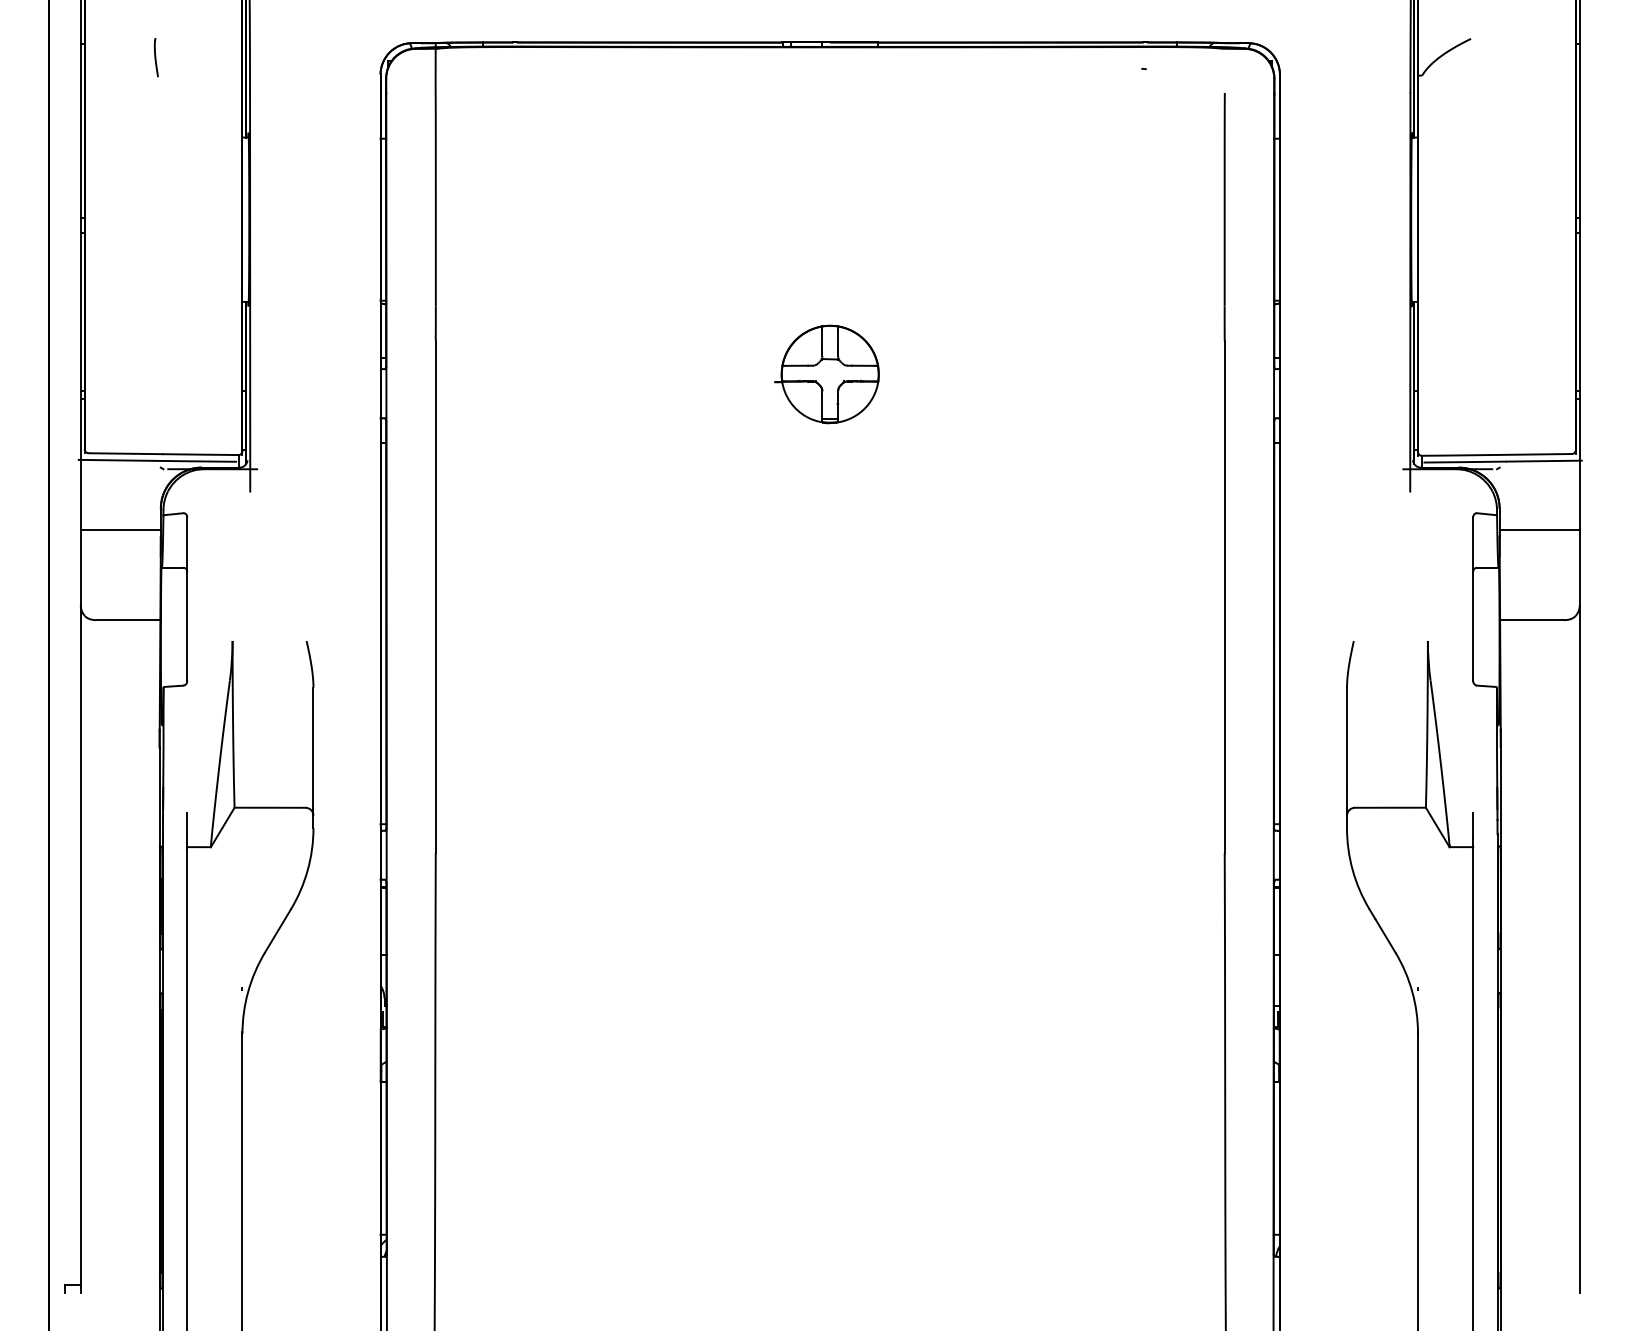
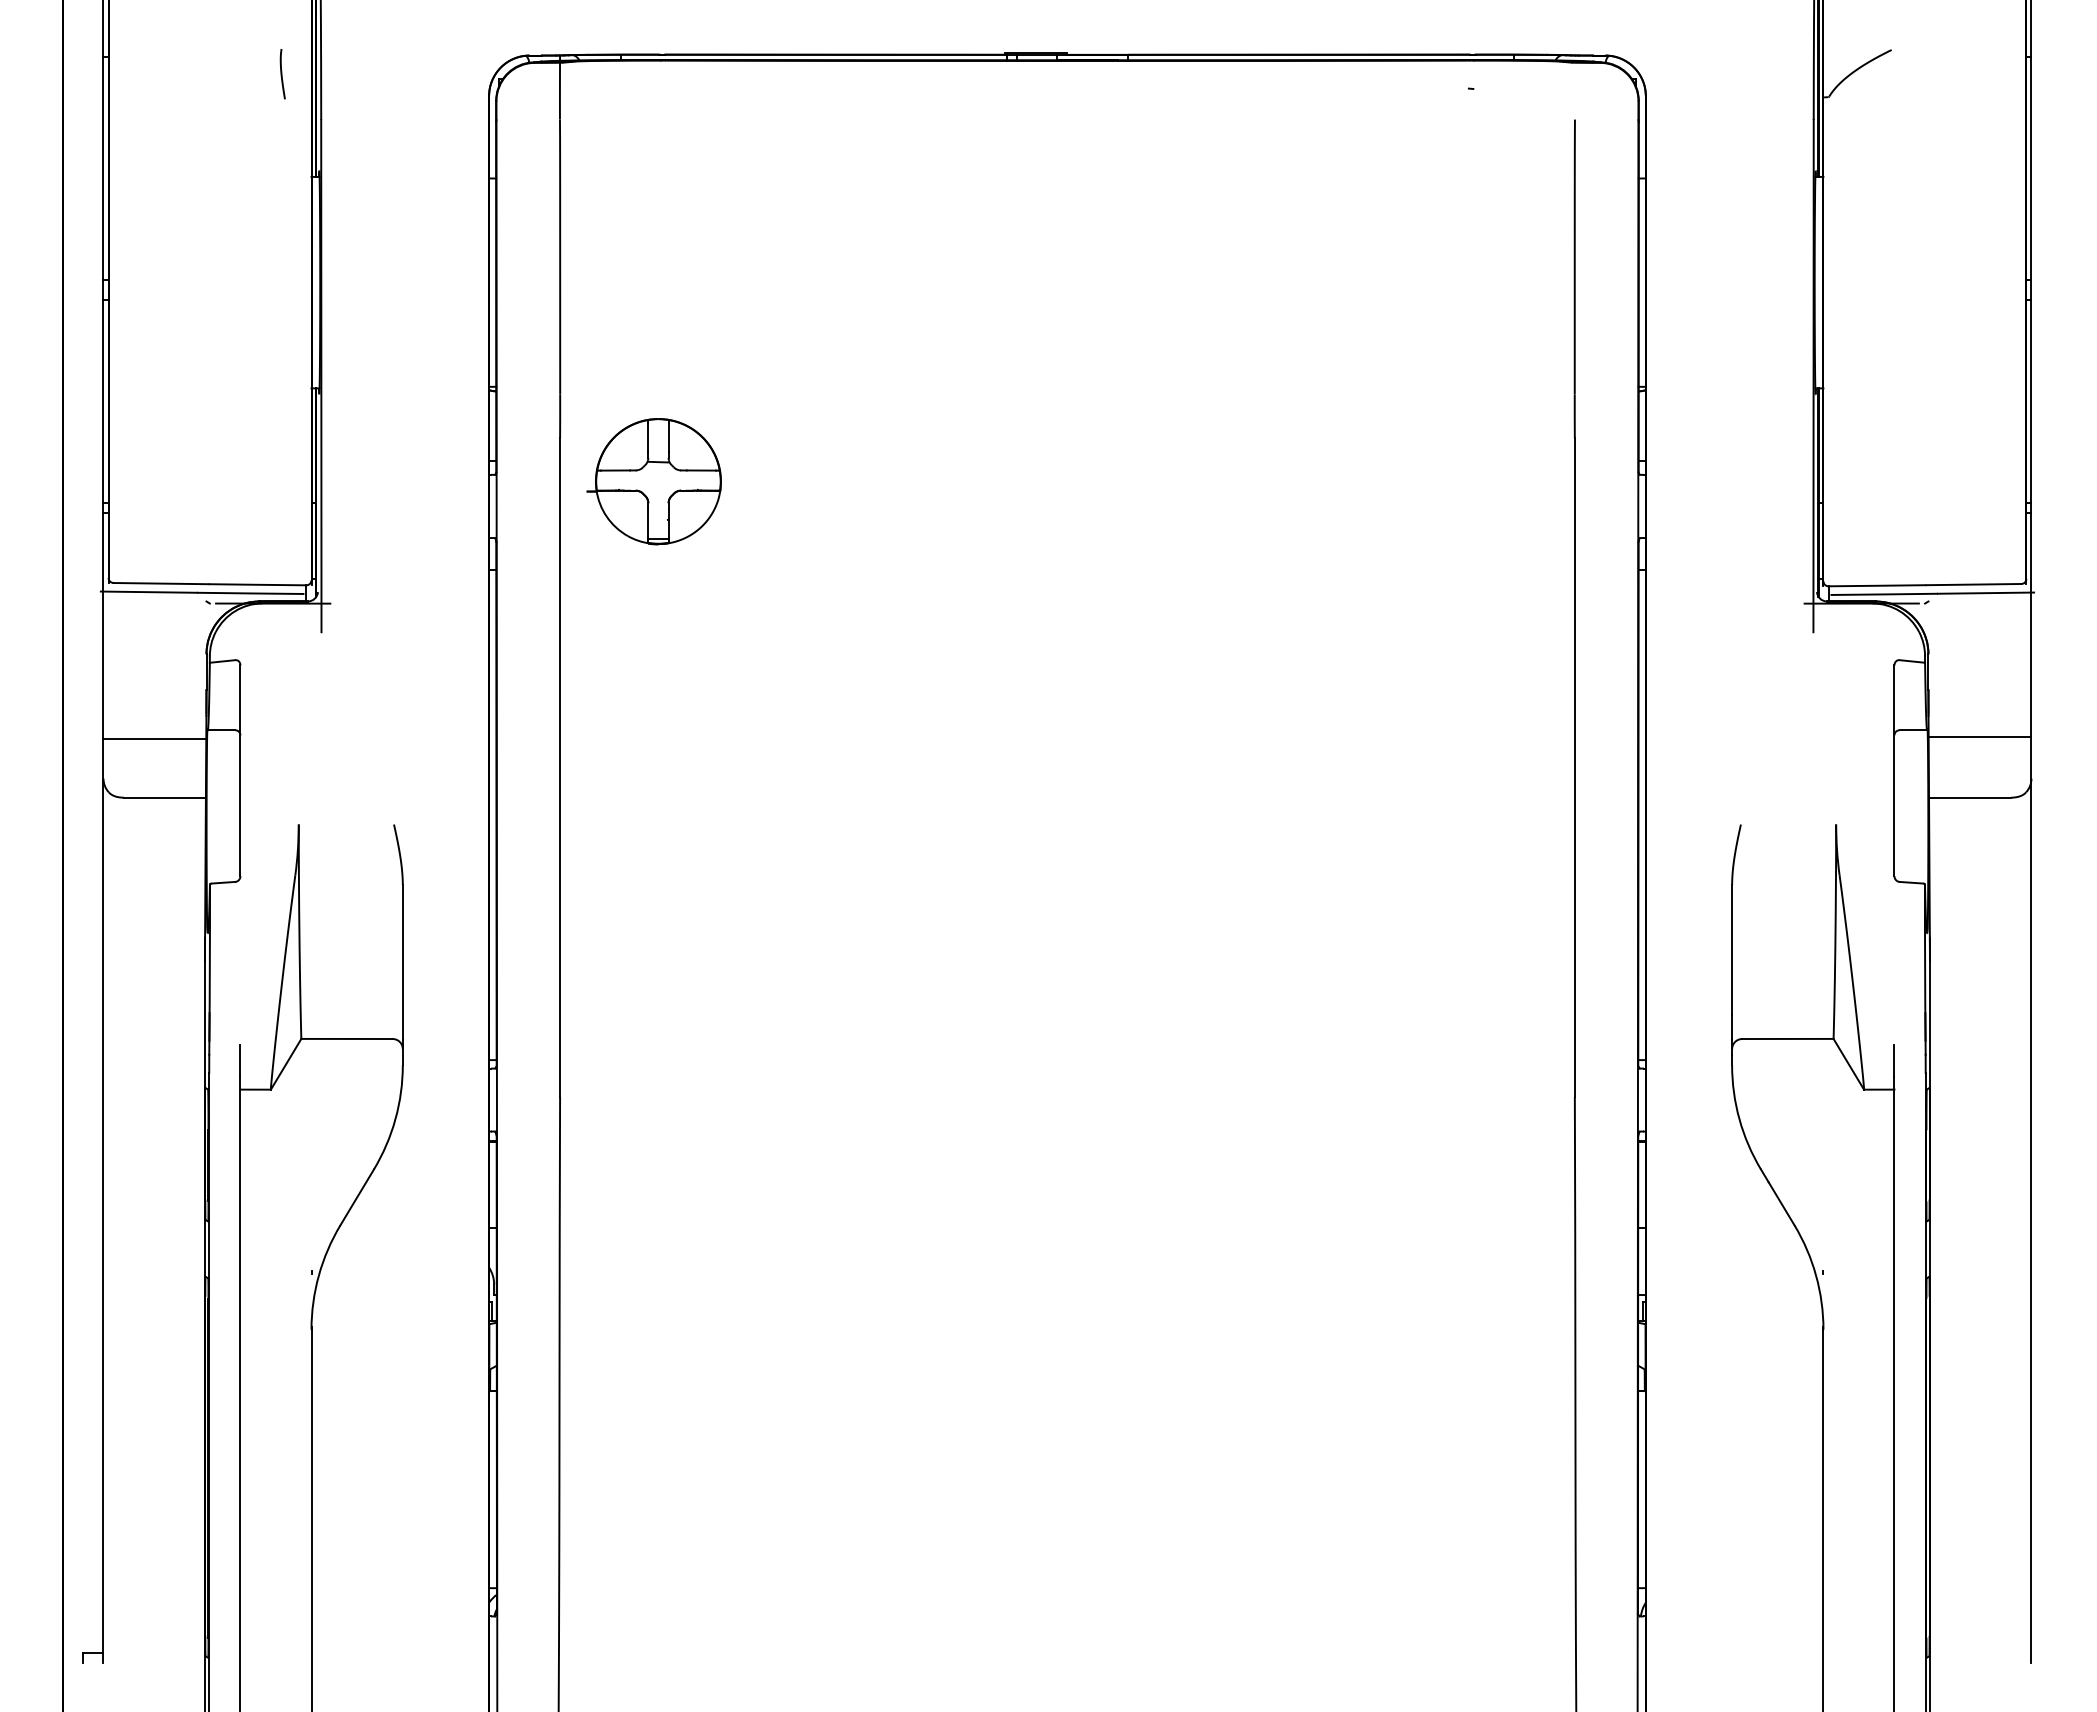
curve: (156, 57) -> (282, 74), moved
part: (826, 374) -> (653, 481), moved
line: (120, 530) -> (154, 739), moved
line: (1539, 530) -> (1979, 737), moved

